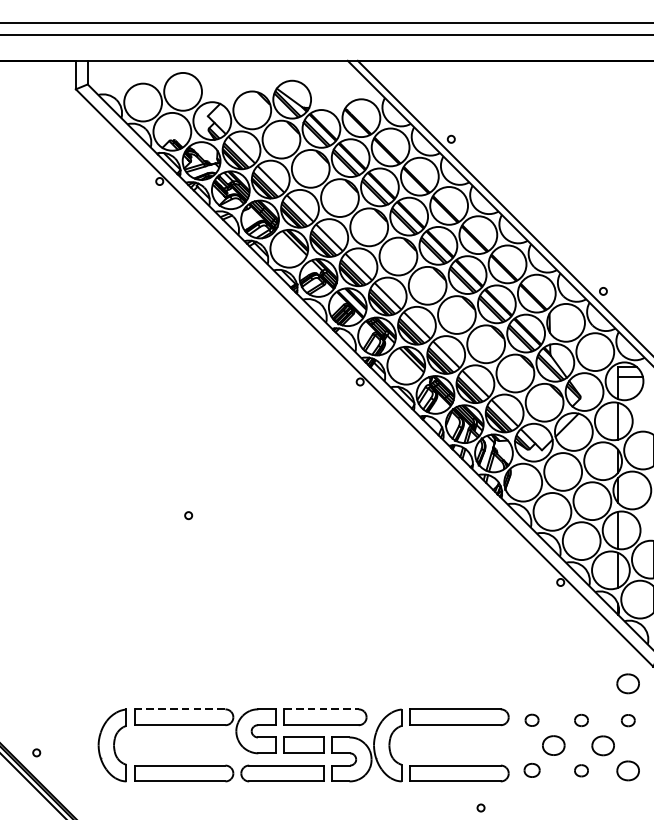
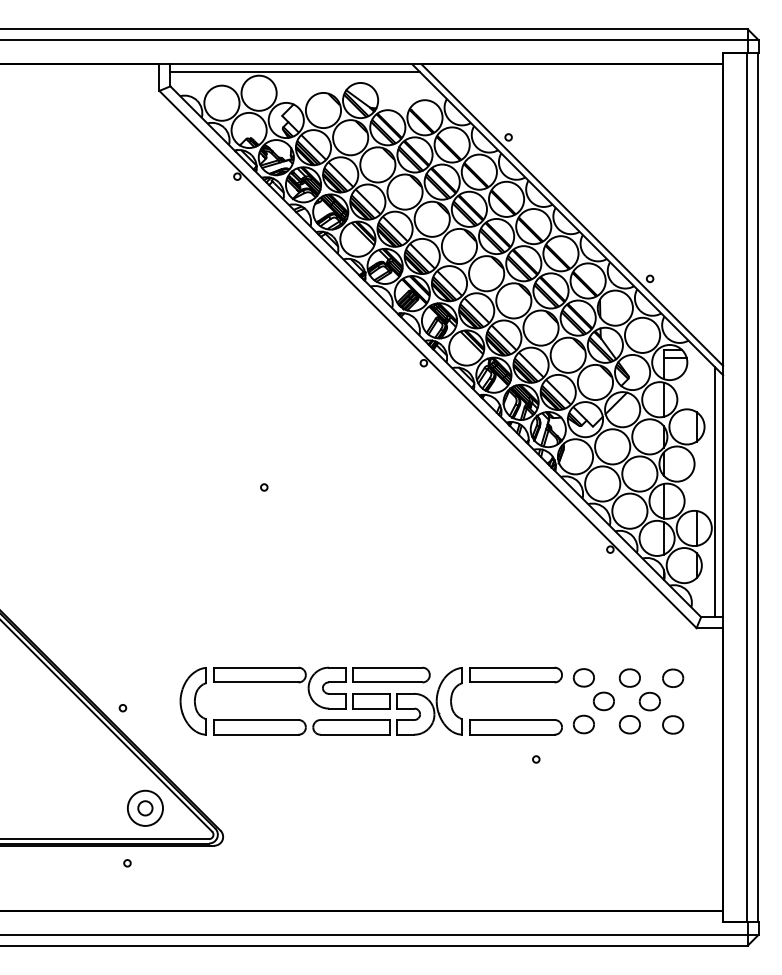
line: (222, 69) -> (295, 72), added
part: (628, 683) -> (673, 643), removed
line: (180, 709) -> (256, 667), dashed -> solid
line: (321, 709) -> (387, 667), dashed -> solid
part: (531, 719) -> (583, 677), size x1.67
part: (581, 719) -> (629, 677), size x1.67
part: (628, 719) -> (673, 677), size x1.67
part: (531, 770) -> (583, 724), size x1.43
part: (581, 770) -> (629, 724), size x1.67

